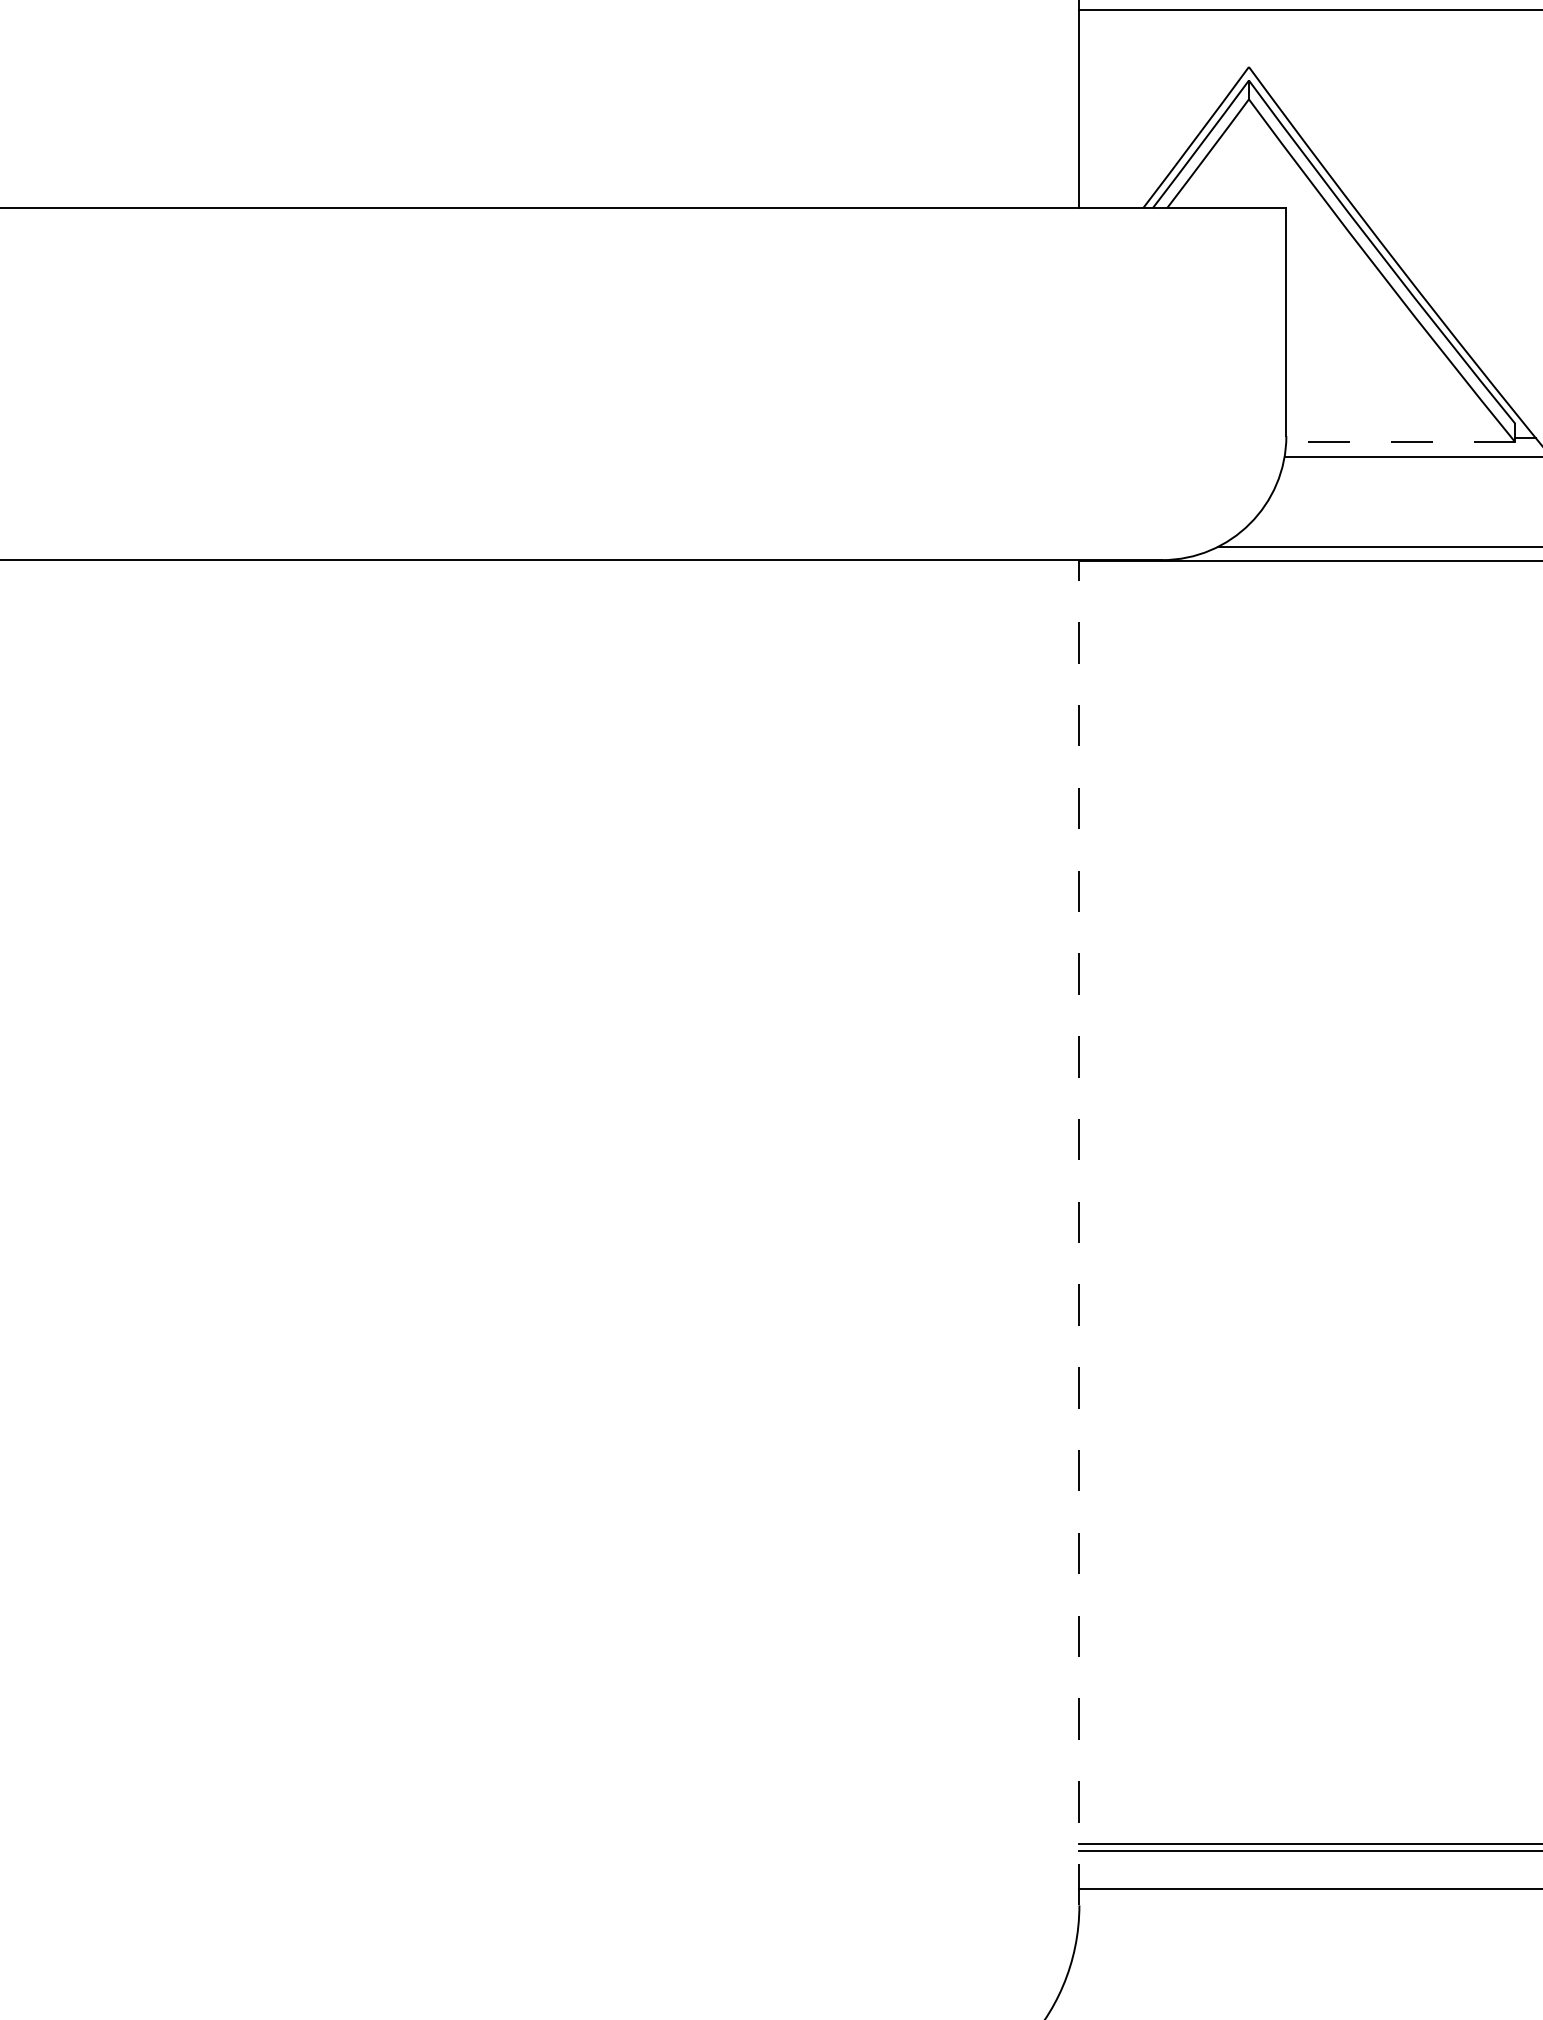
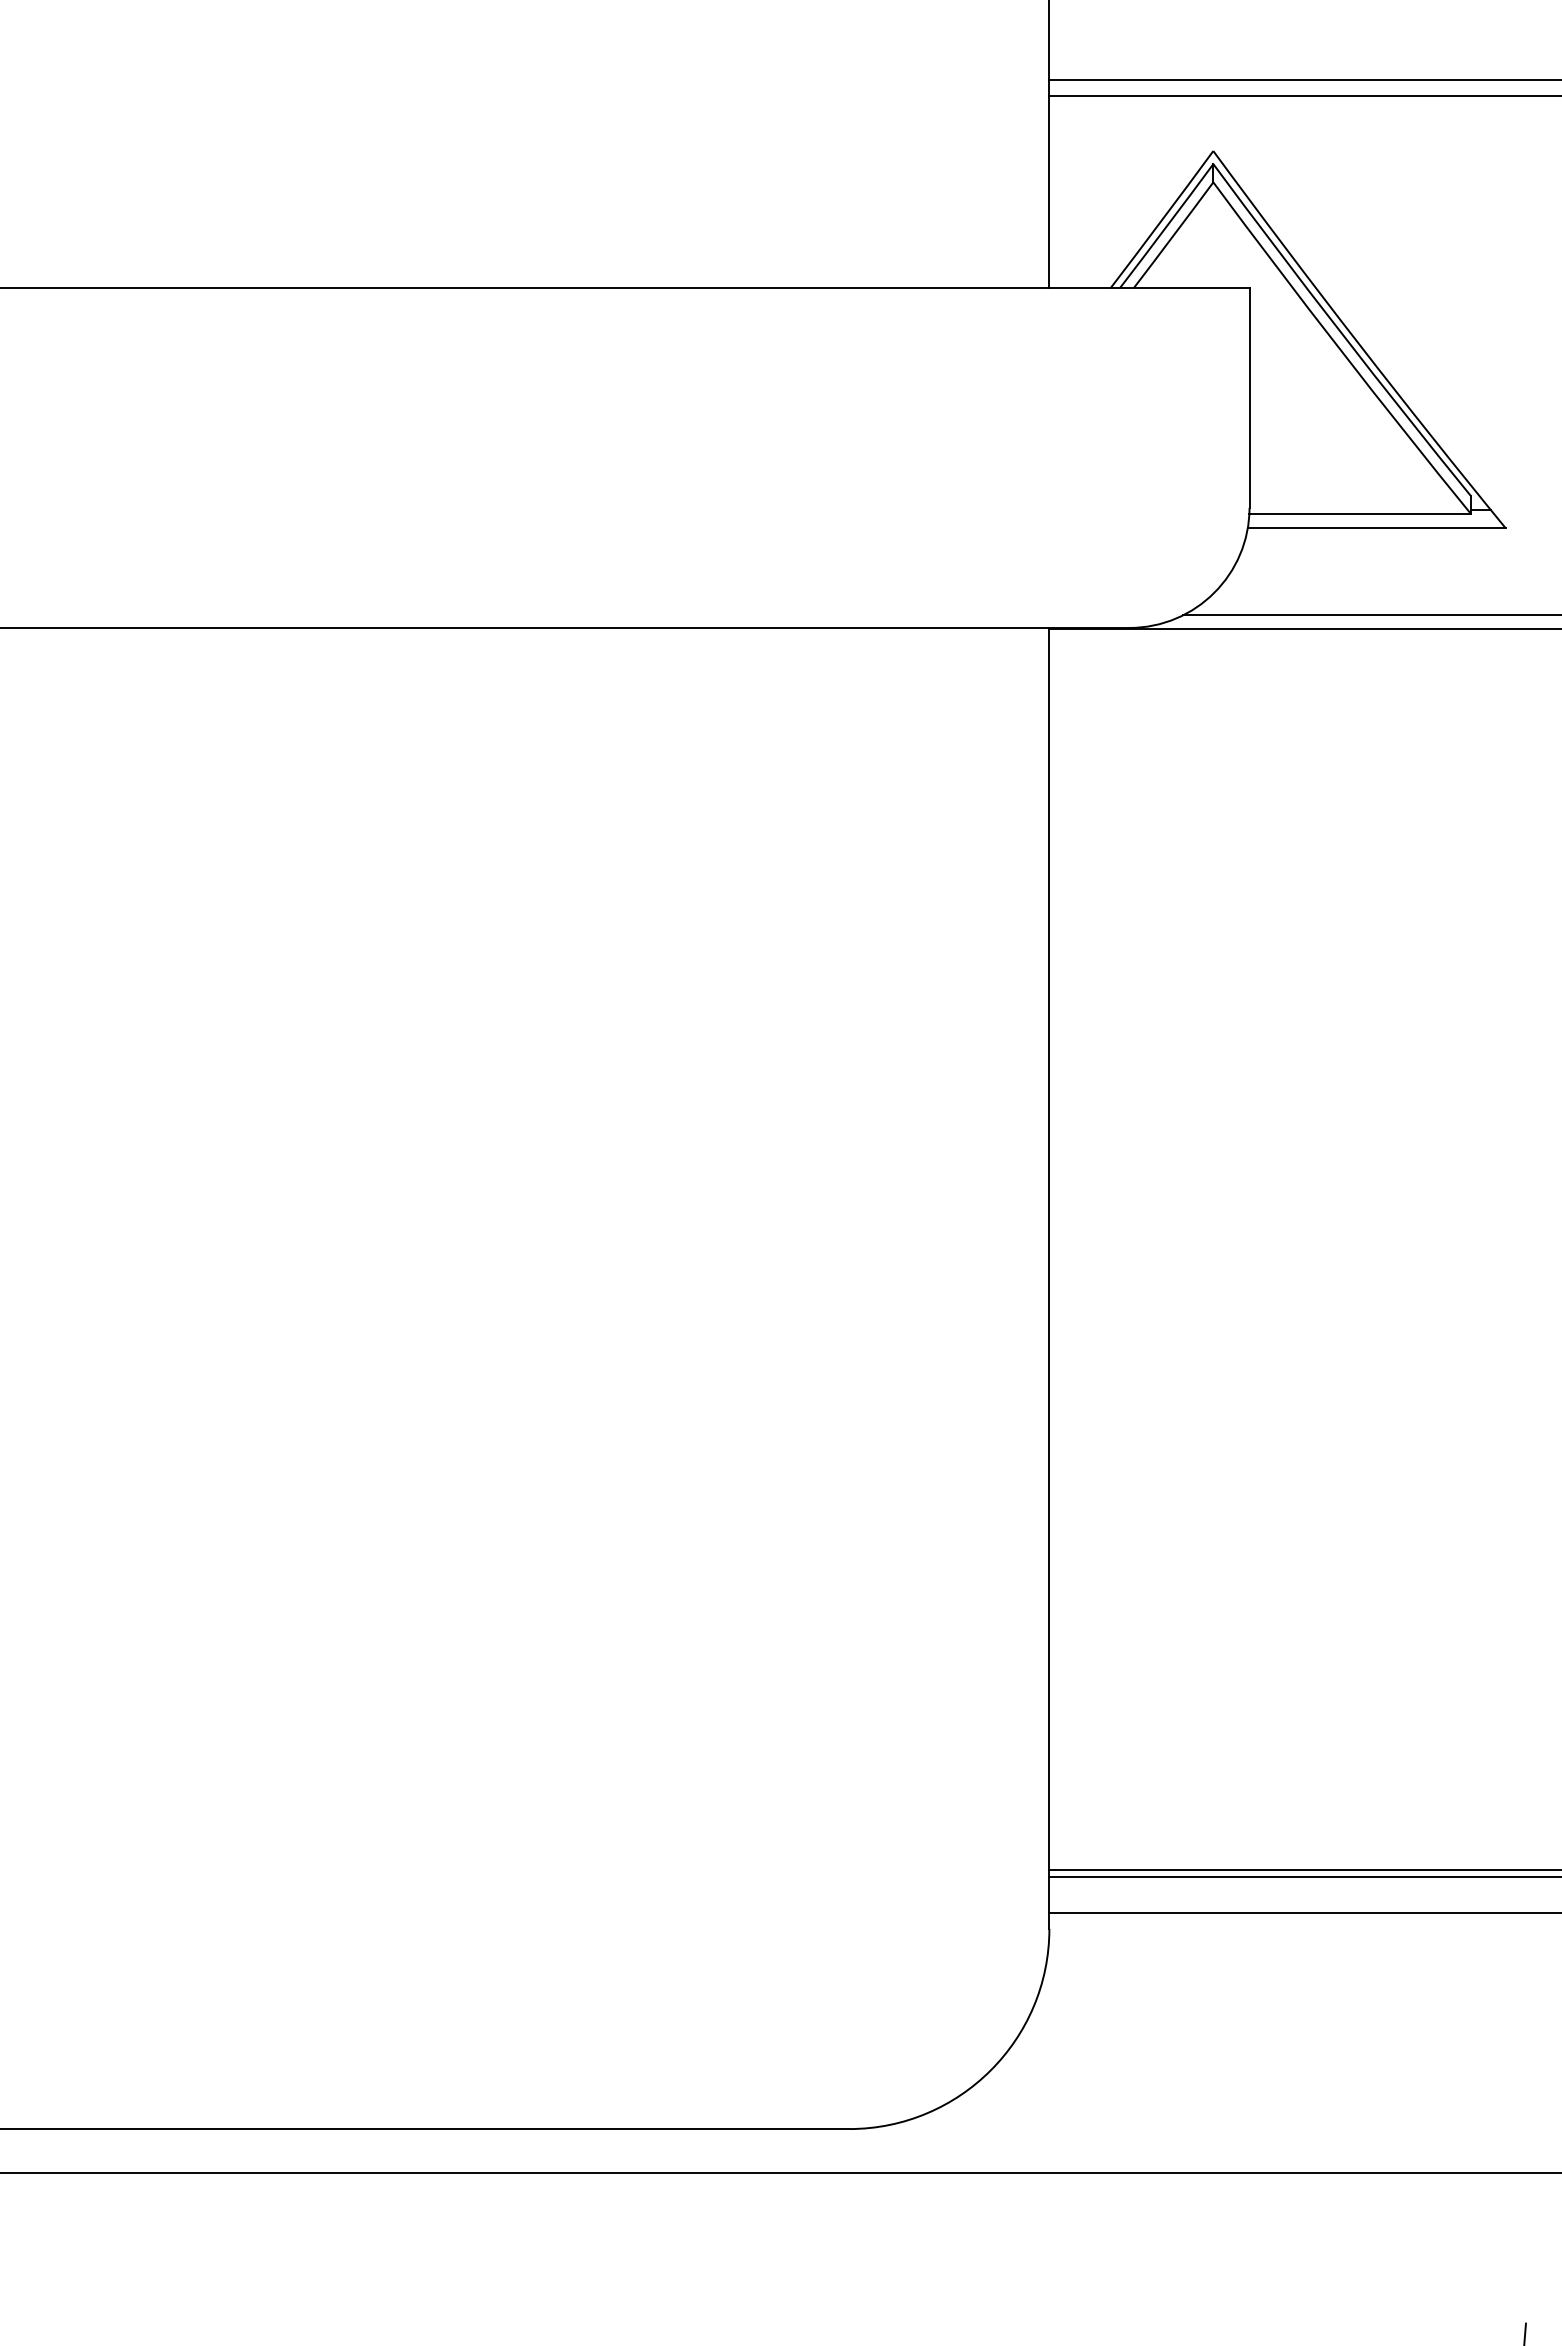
line: (1401, 441) -> (1360, 513), dashed -> solid
line: (1079, 1231) -> (1049, 1277), dashed -> solid

